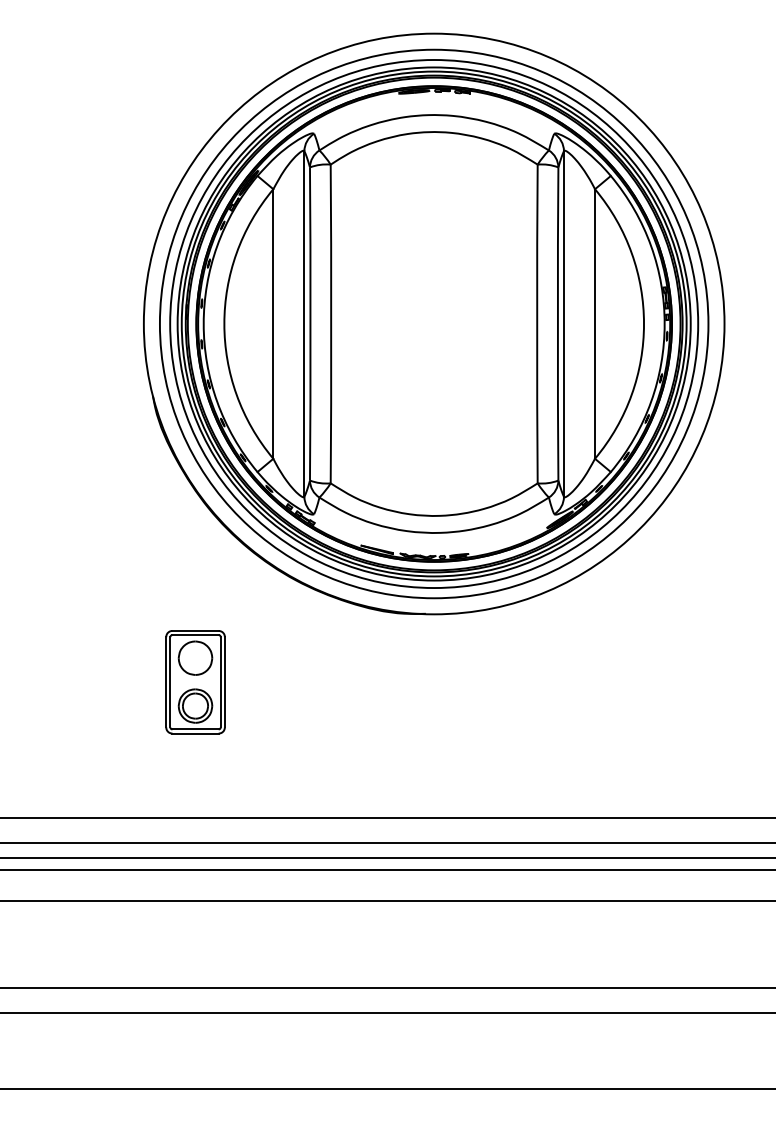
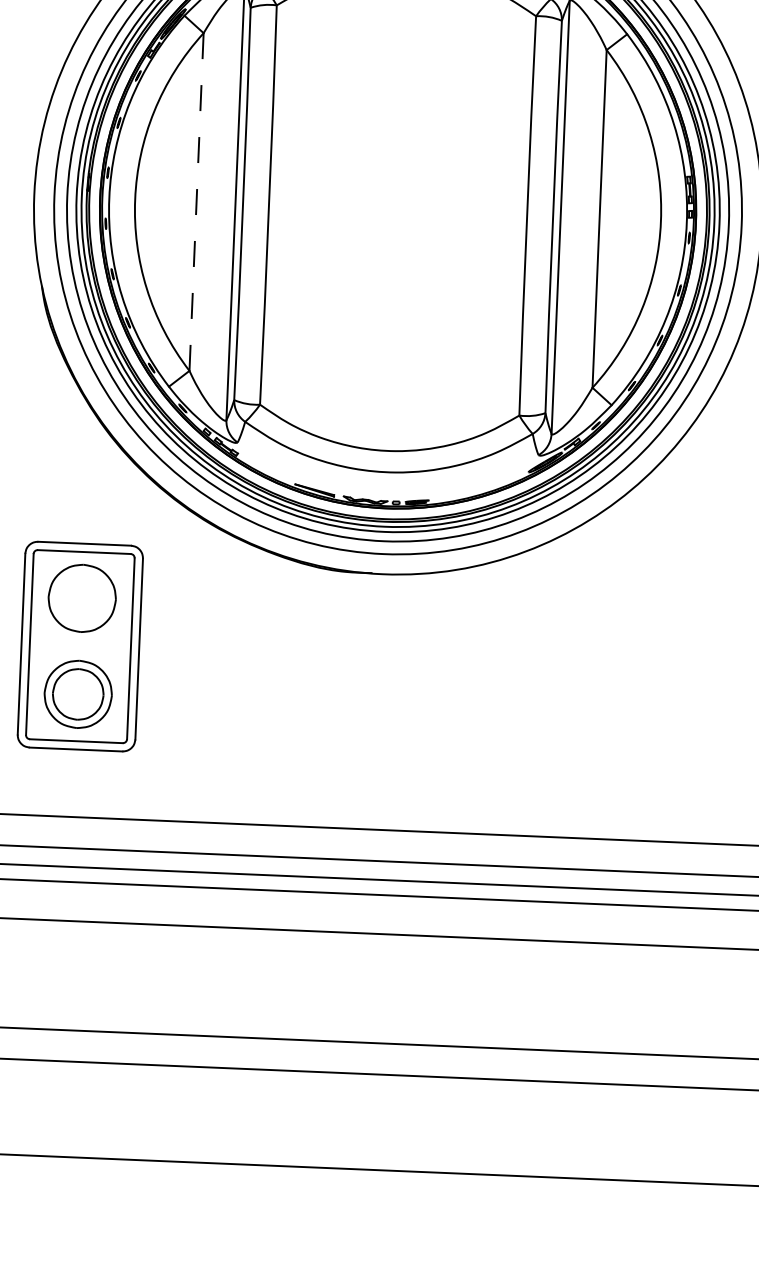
line: (273, 324) -> (196, 202), solid -> dashed
part: (195, 682) -> (80, 647), size x1.6

